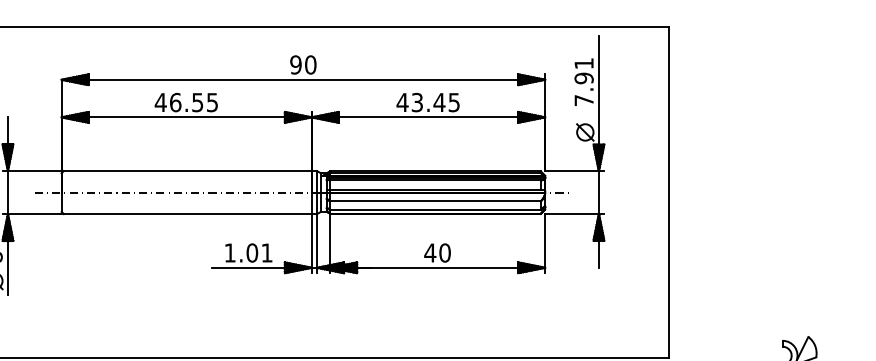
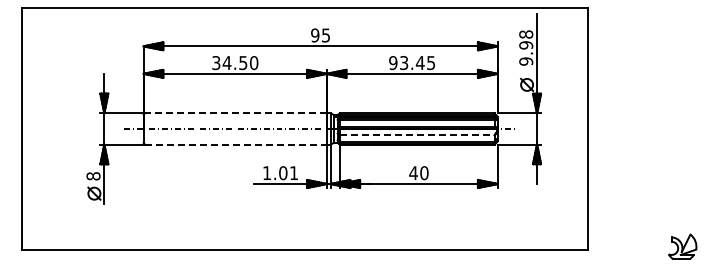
text: (309, 64) -> (325, 35), 90 -> 95
text: (584, 81) -> (526, 47), 7.91 -> 9.98
text: (185, 103) -> (234, 63), 46.55 -> 34.50
text: (401, 103) -> (392, 63), 43.45 -> 93.45
line: (188, 171) -> (236, 113), solid -> dashed
line: (435, 201) -> (417, 135), solid -> dashed
line: (188, 213) -> (236, 144), solid -> dashed

